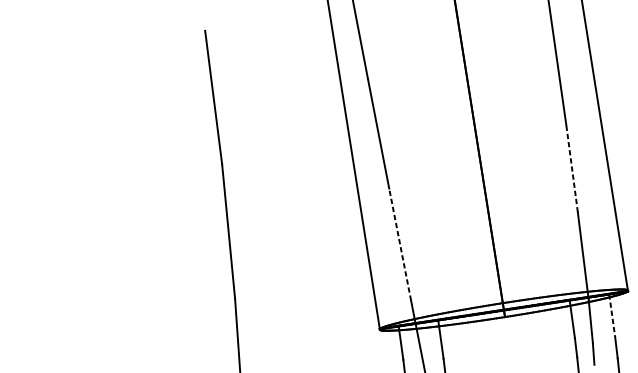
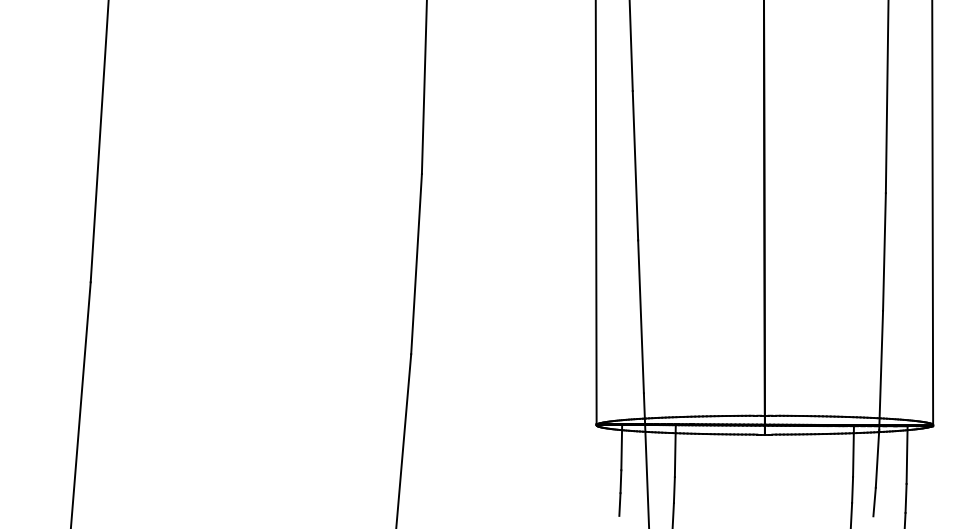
line: (572, 169) -> (884, 252), dashed -> solid
line: (400, 244) -> (641, 316), dashed -> solid
line: (612, 315) -> (907, 455), dashed -> solid

